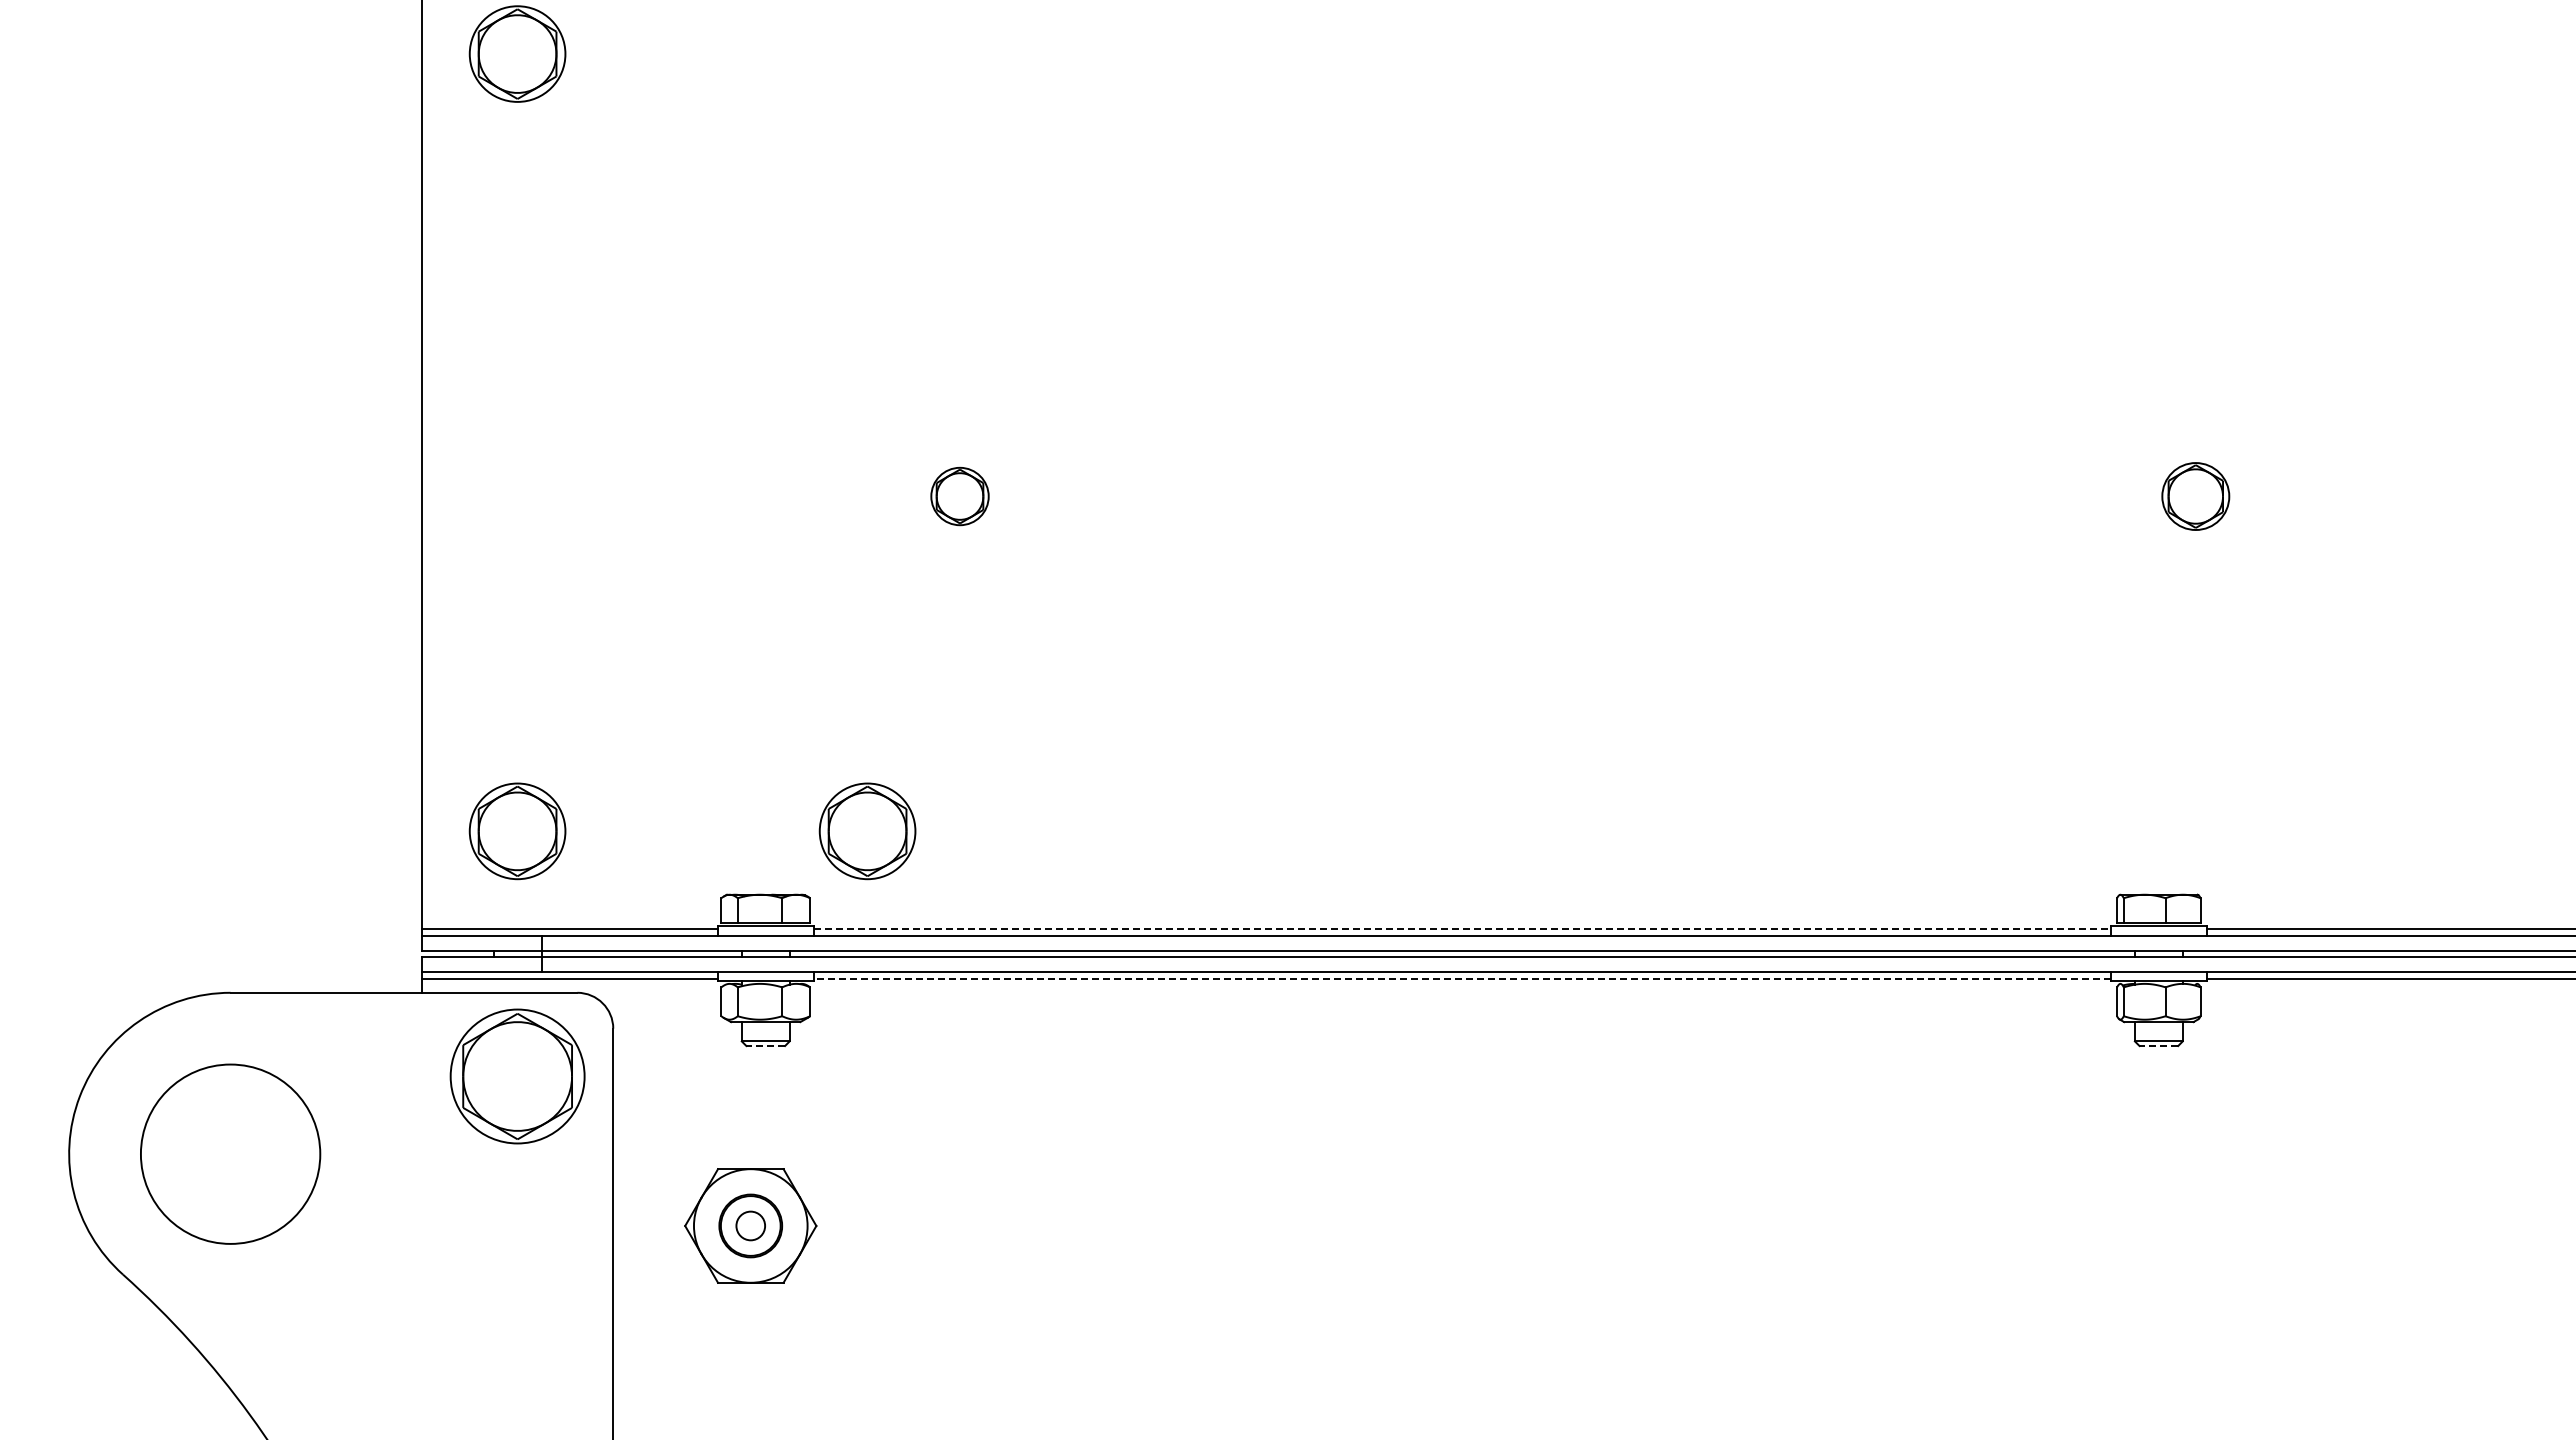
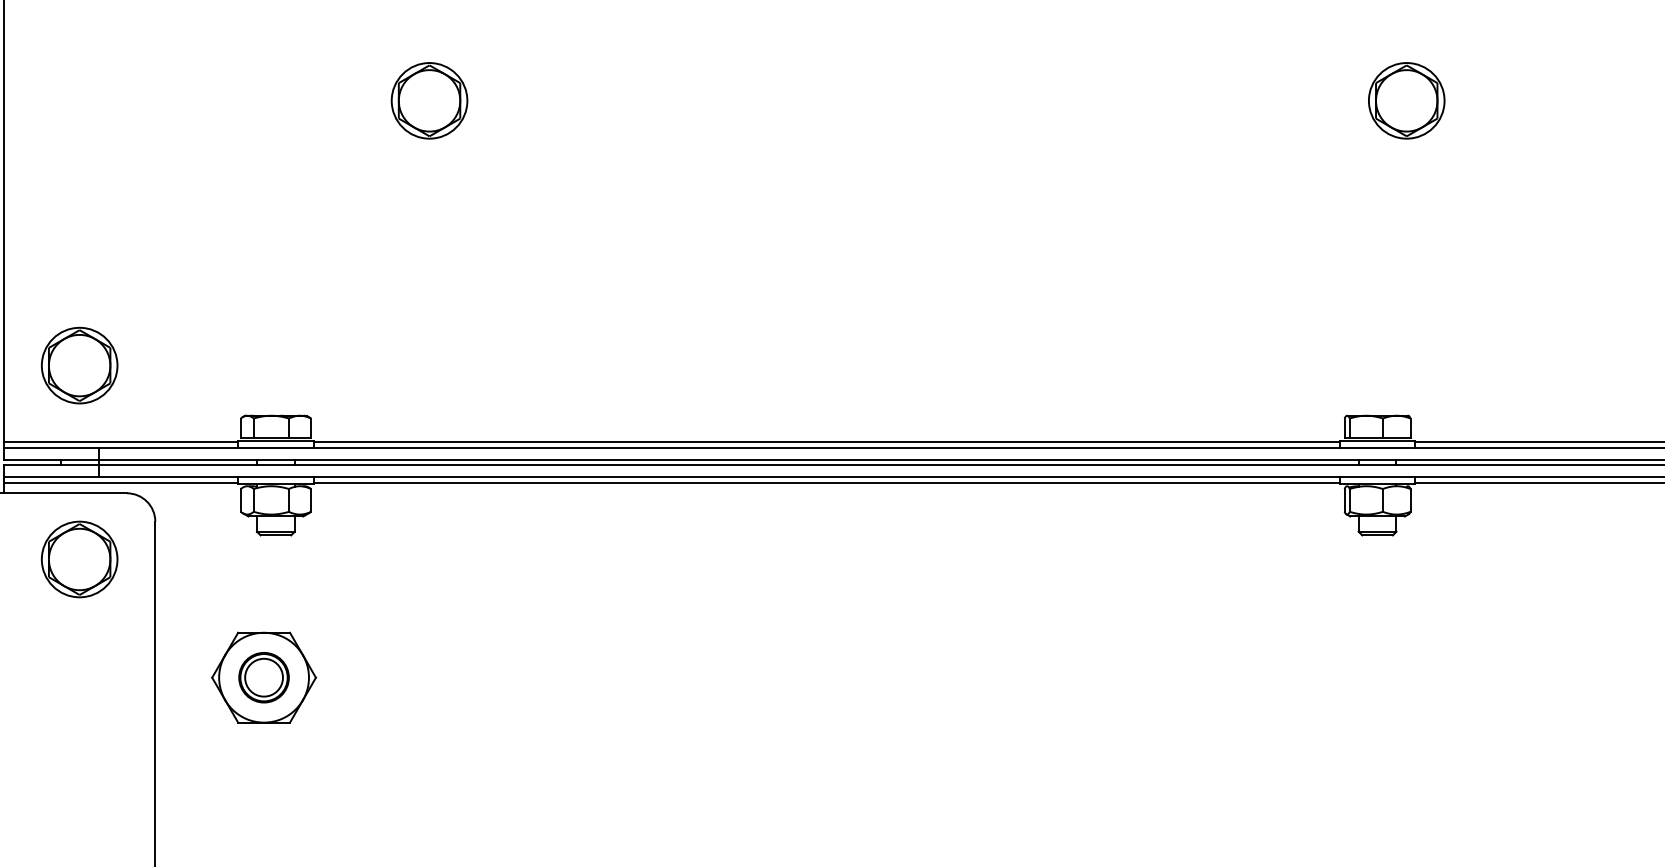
part: (959, 496) -> (429, 100), size x1.67
part: (2195, 496) -> (1406, 100), size x1.43
part: (867, 831) -> (356, 365), removed
line: (1462, 928) -> (826, 442), dashed -> solid
line: (1462, 979) -> (826, 482), dashed -> solid
line: (765, 1046) -> (275, 535), dashed -> solid
line: (2158, 1046) -> (1377, 535), dashed -> solid
part: (517, 1076) -> (79, 559), size x0.71
circle: (750, 1225) -> (263, 677), size x1.67

